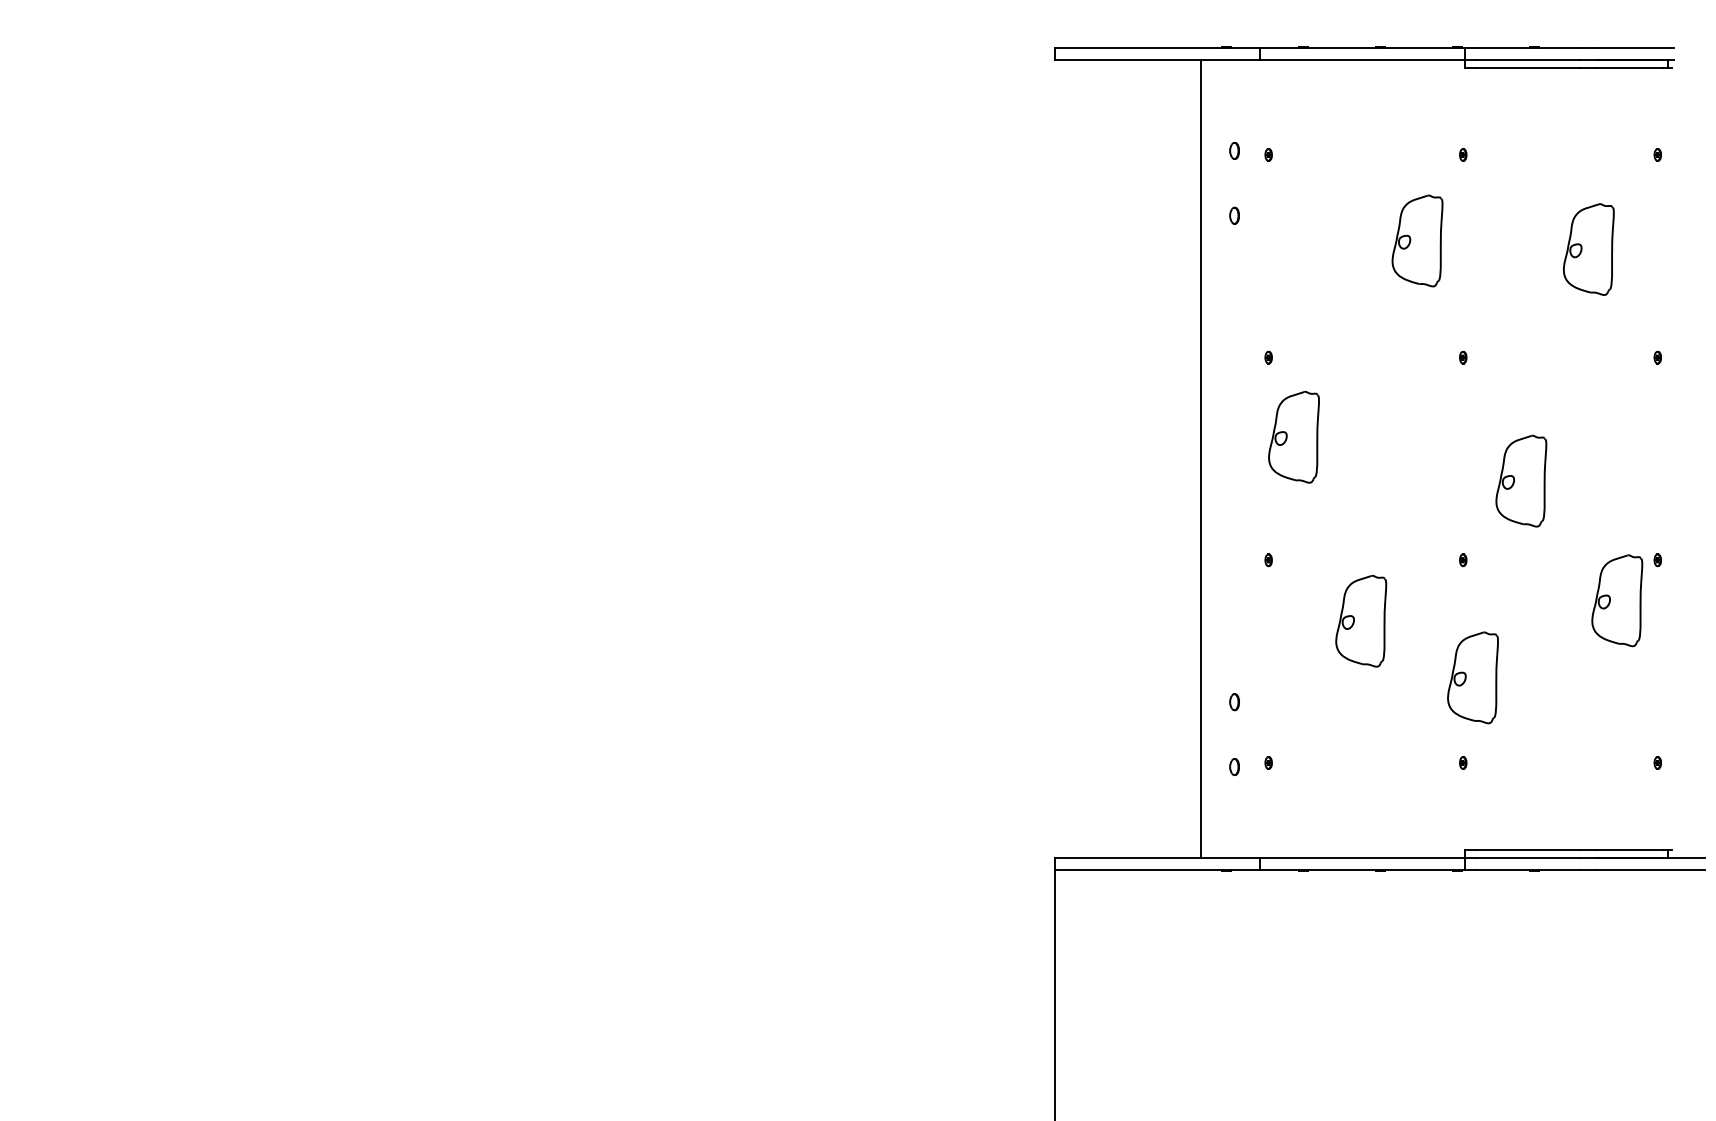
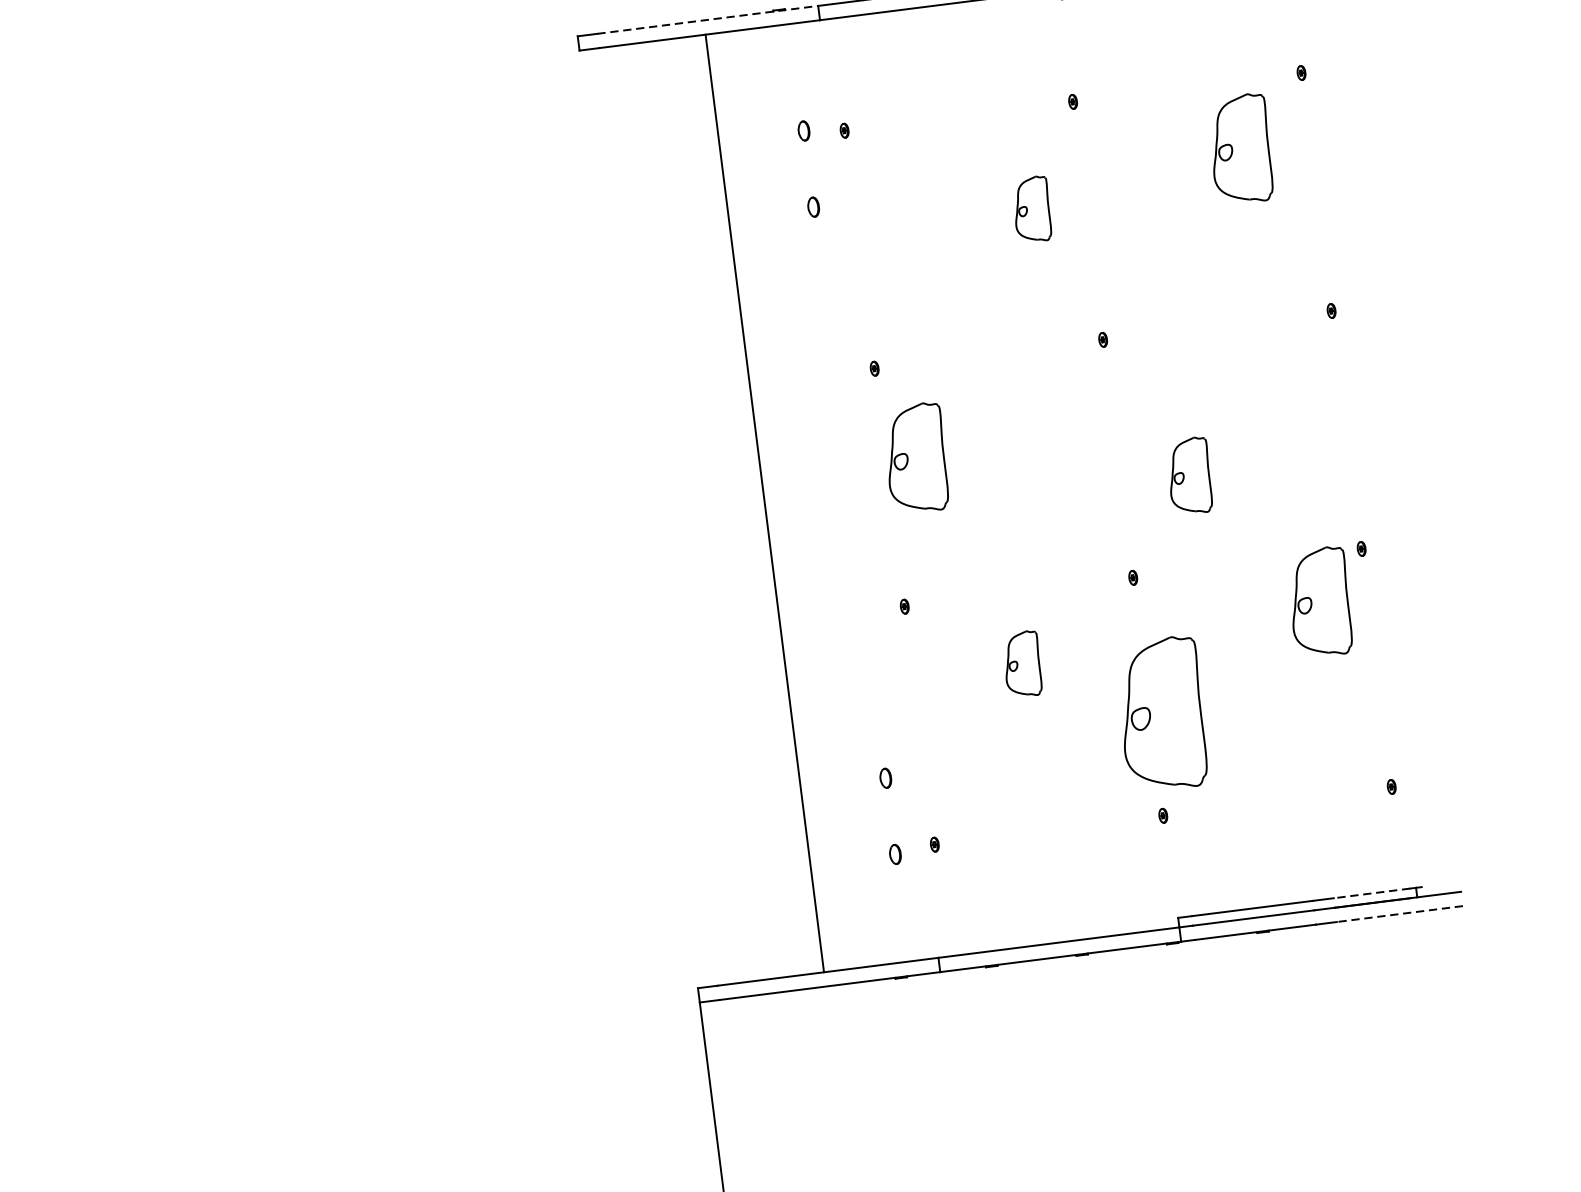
line: (1166, 47) -> (708, 19), solid -> dashed
part: (1417, 240) -> (1032, 209), size x0.6
part: (1588, 249) -> (1240, 149), moved
line: (1201, 458) -> (764, 502), moved
part: (1521, 480) -> (1189, 475), size x0.7
part: (1361, 620) -> (1022, 663), size x0.6
part: (1472, 677) -> (1161, 714), size x1.4
line: (1629, 850) -> (1371, 893), solid -> dashed
line: (1651, 870) -> (1400, 914), solid -> dashed

